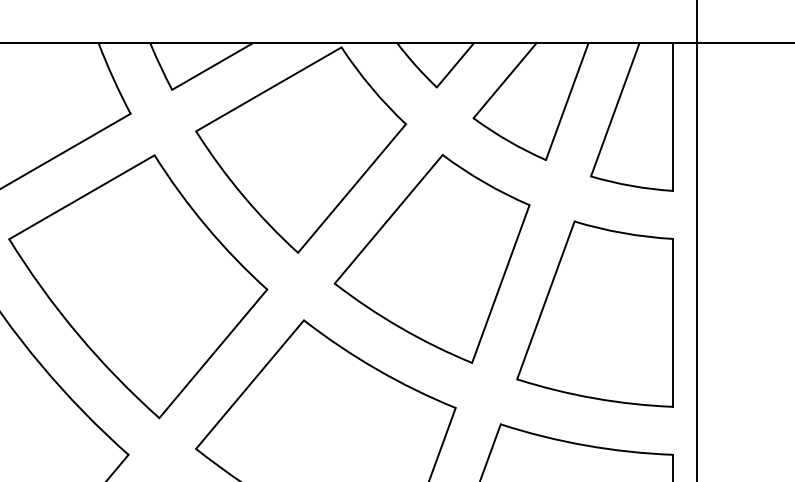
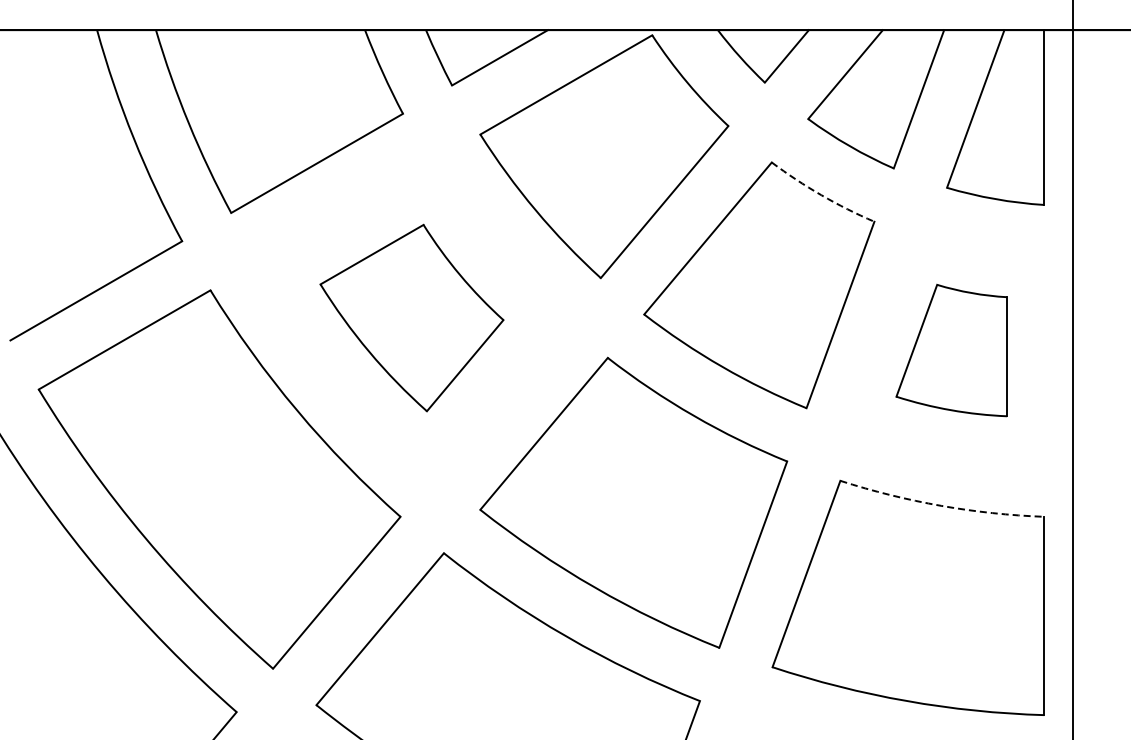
arc: (484, 182) -> (821, 195), solid -> dashed
part: (137, 286) -> (411, 317), size x0.6
part: (594, 314) -> (951, 350), size x0.6
arc: (586, 445) -> (941, 505), solid -> dashed

